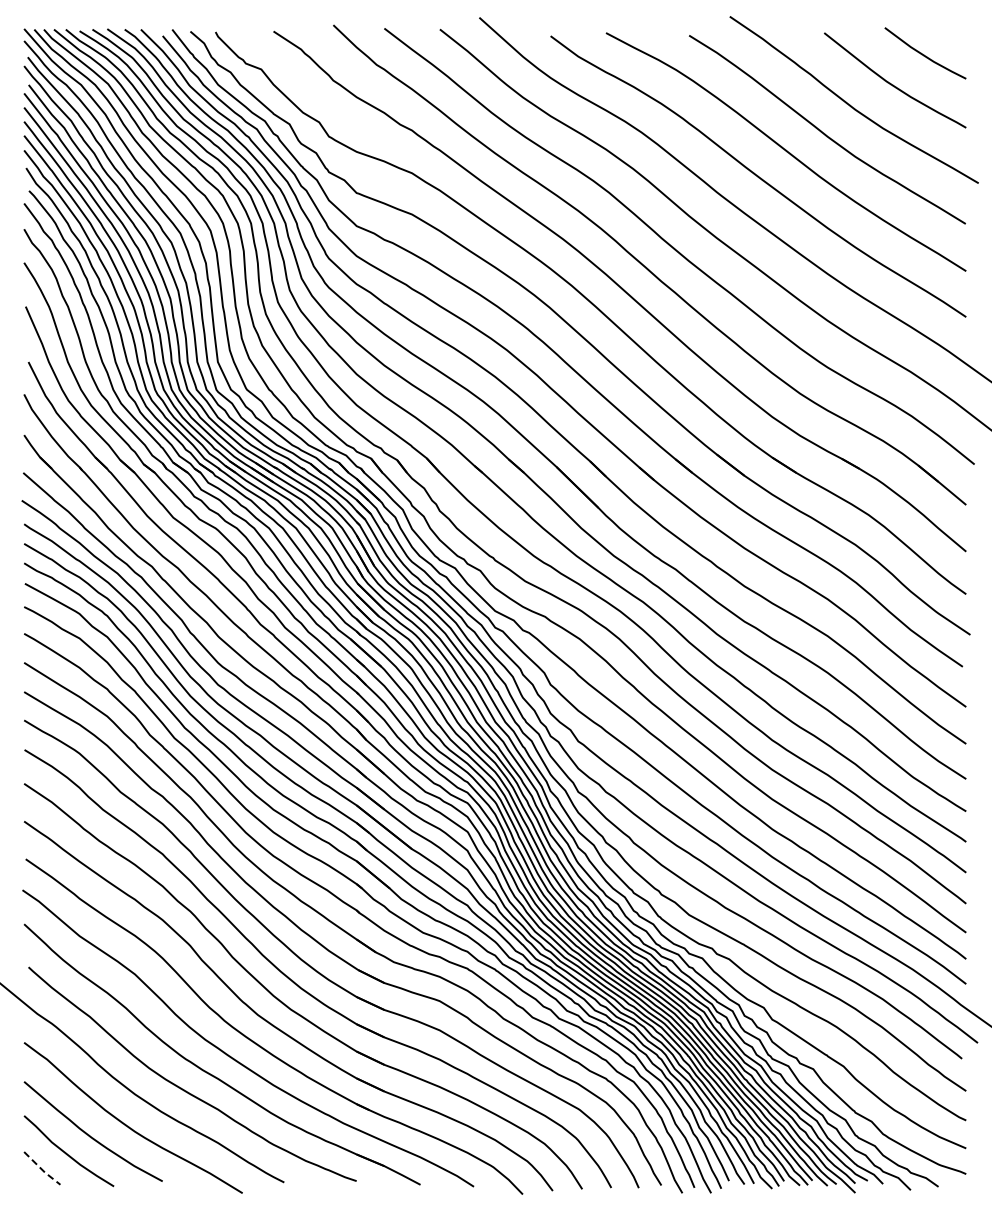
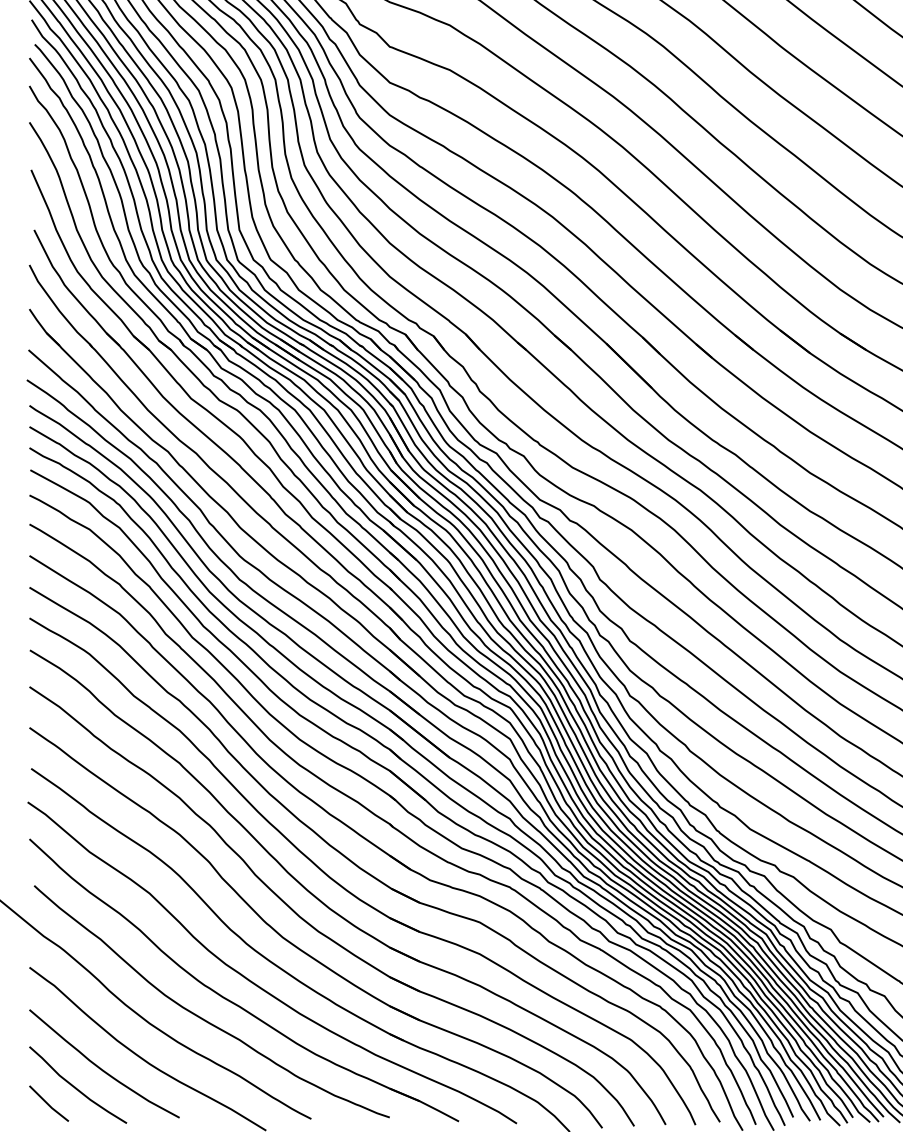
line: (42, 1169) -> (49, 1104), dashed -> solid

